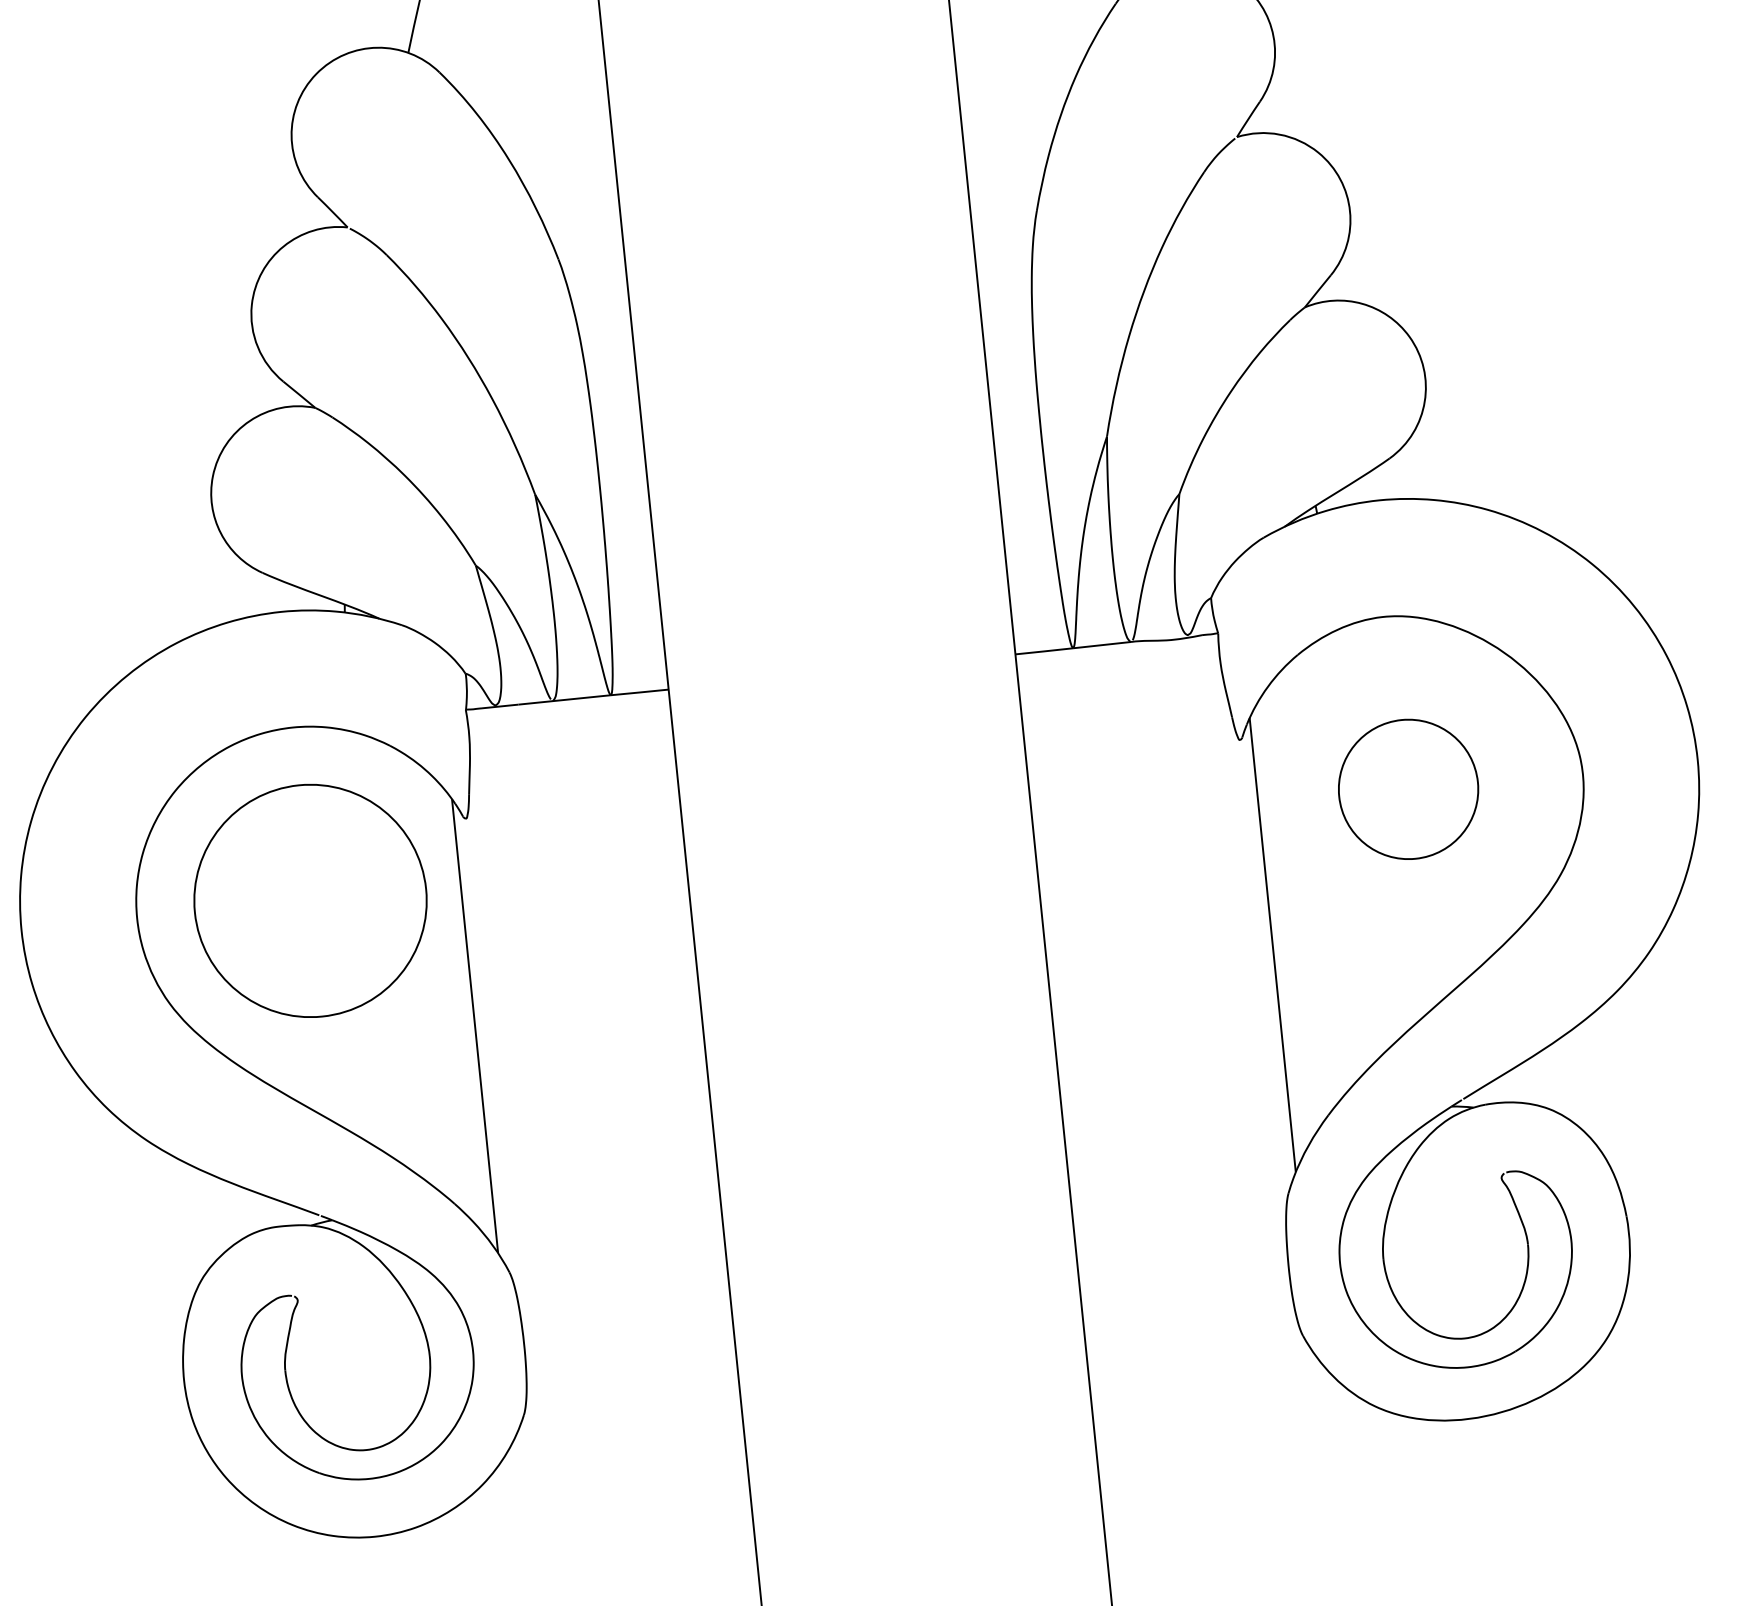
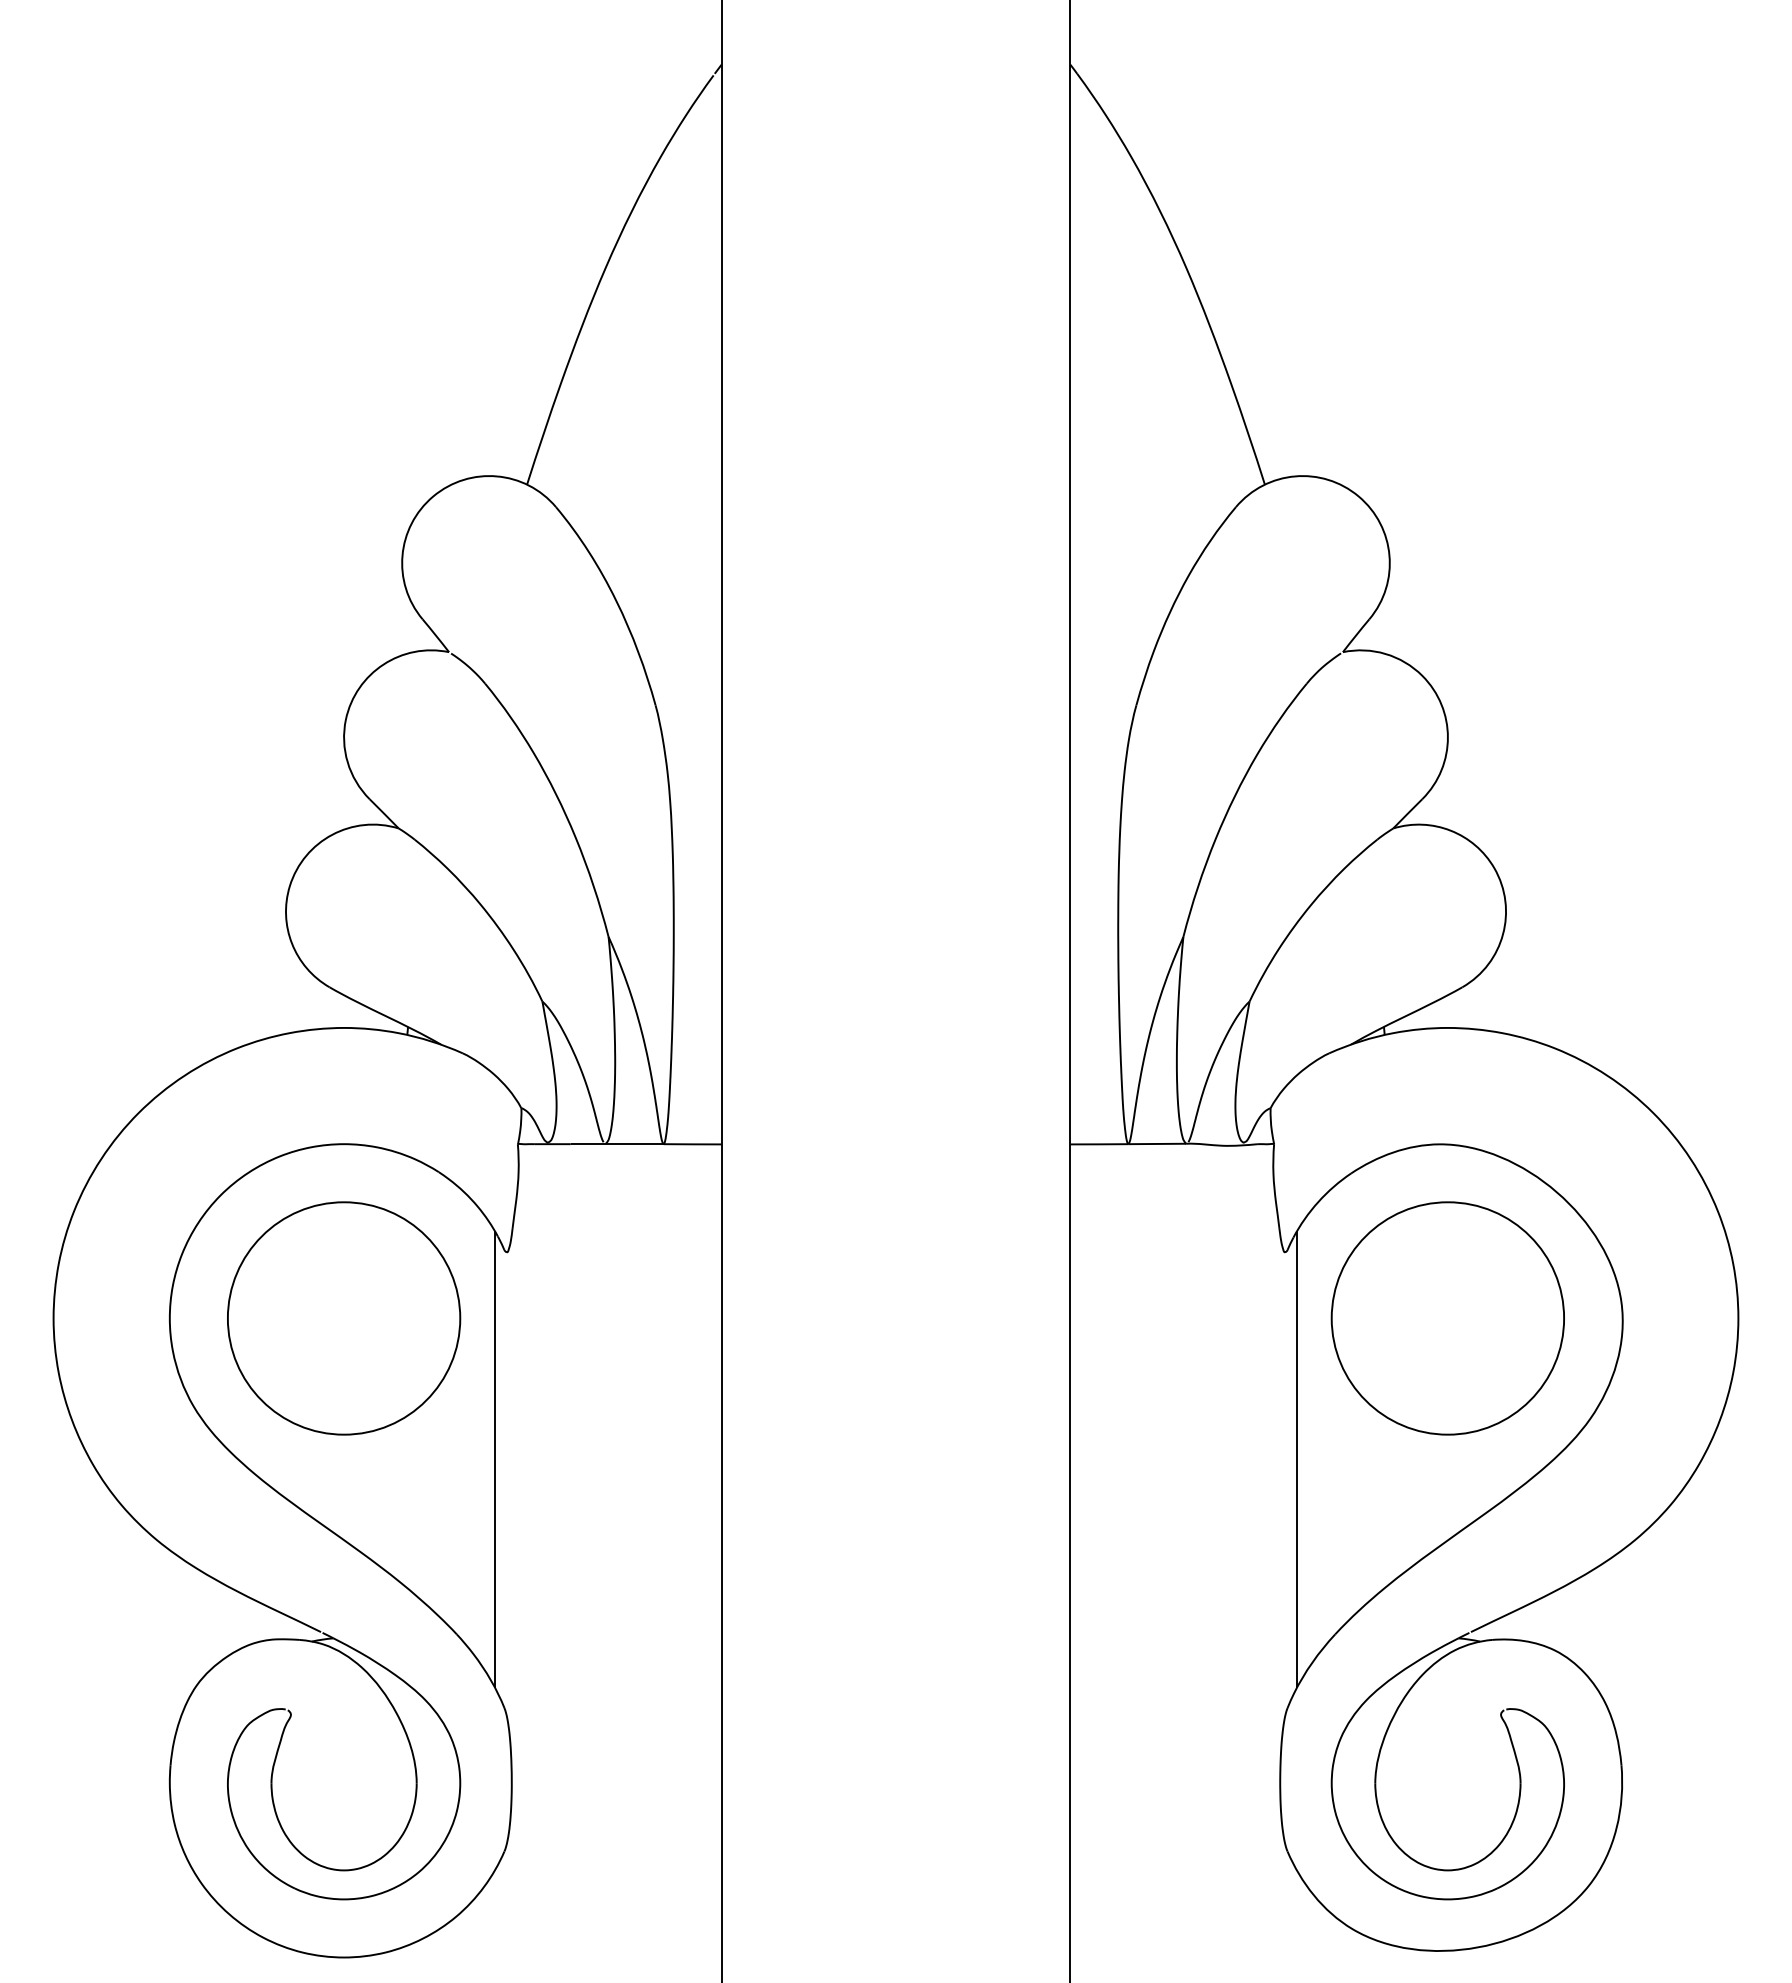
part: (1408, 789) -> (1447, 1318), size x1.67

